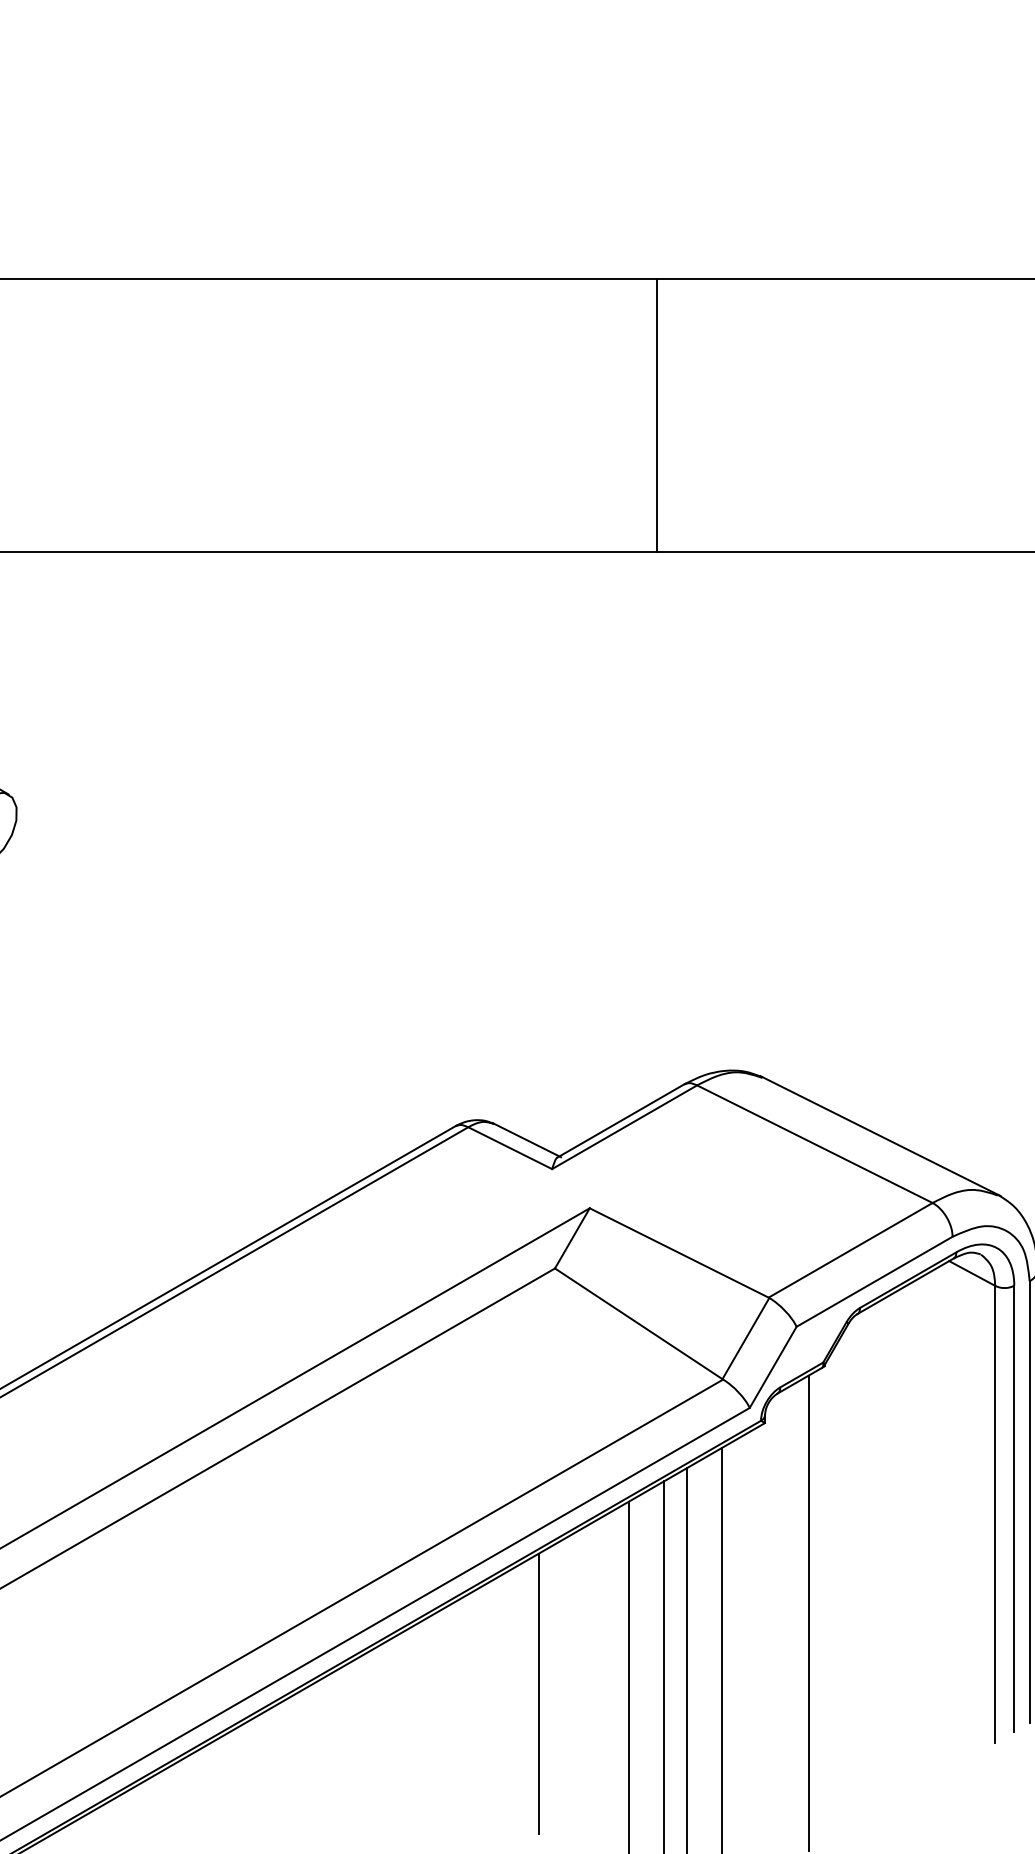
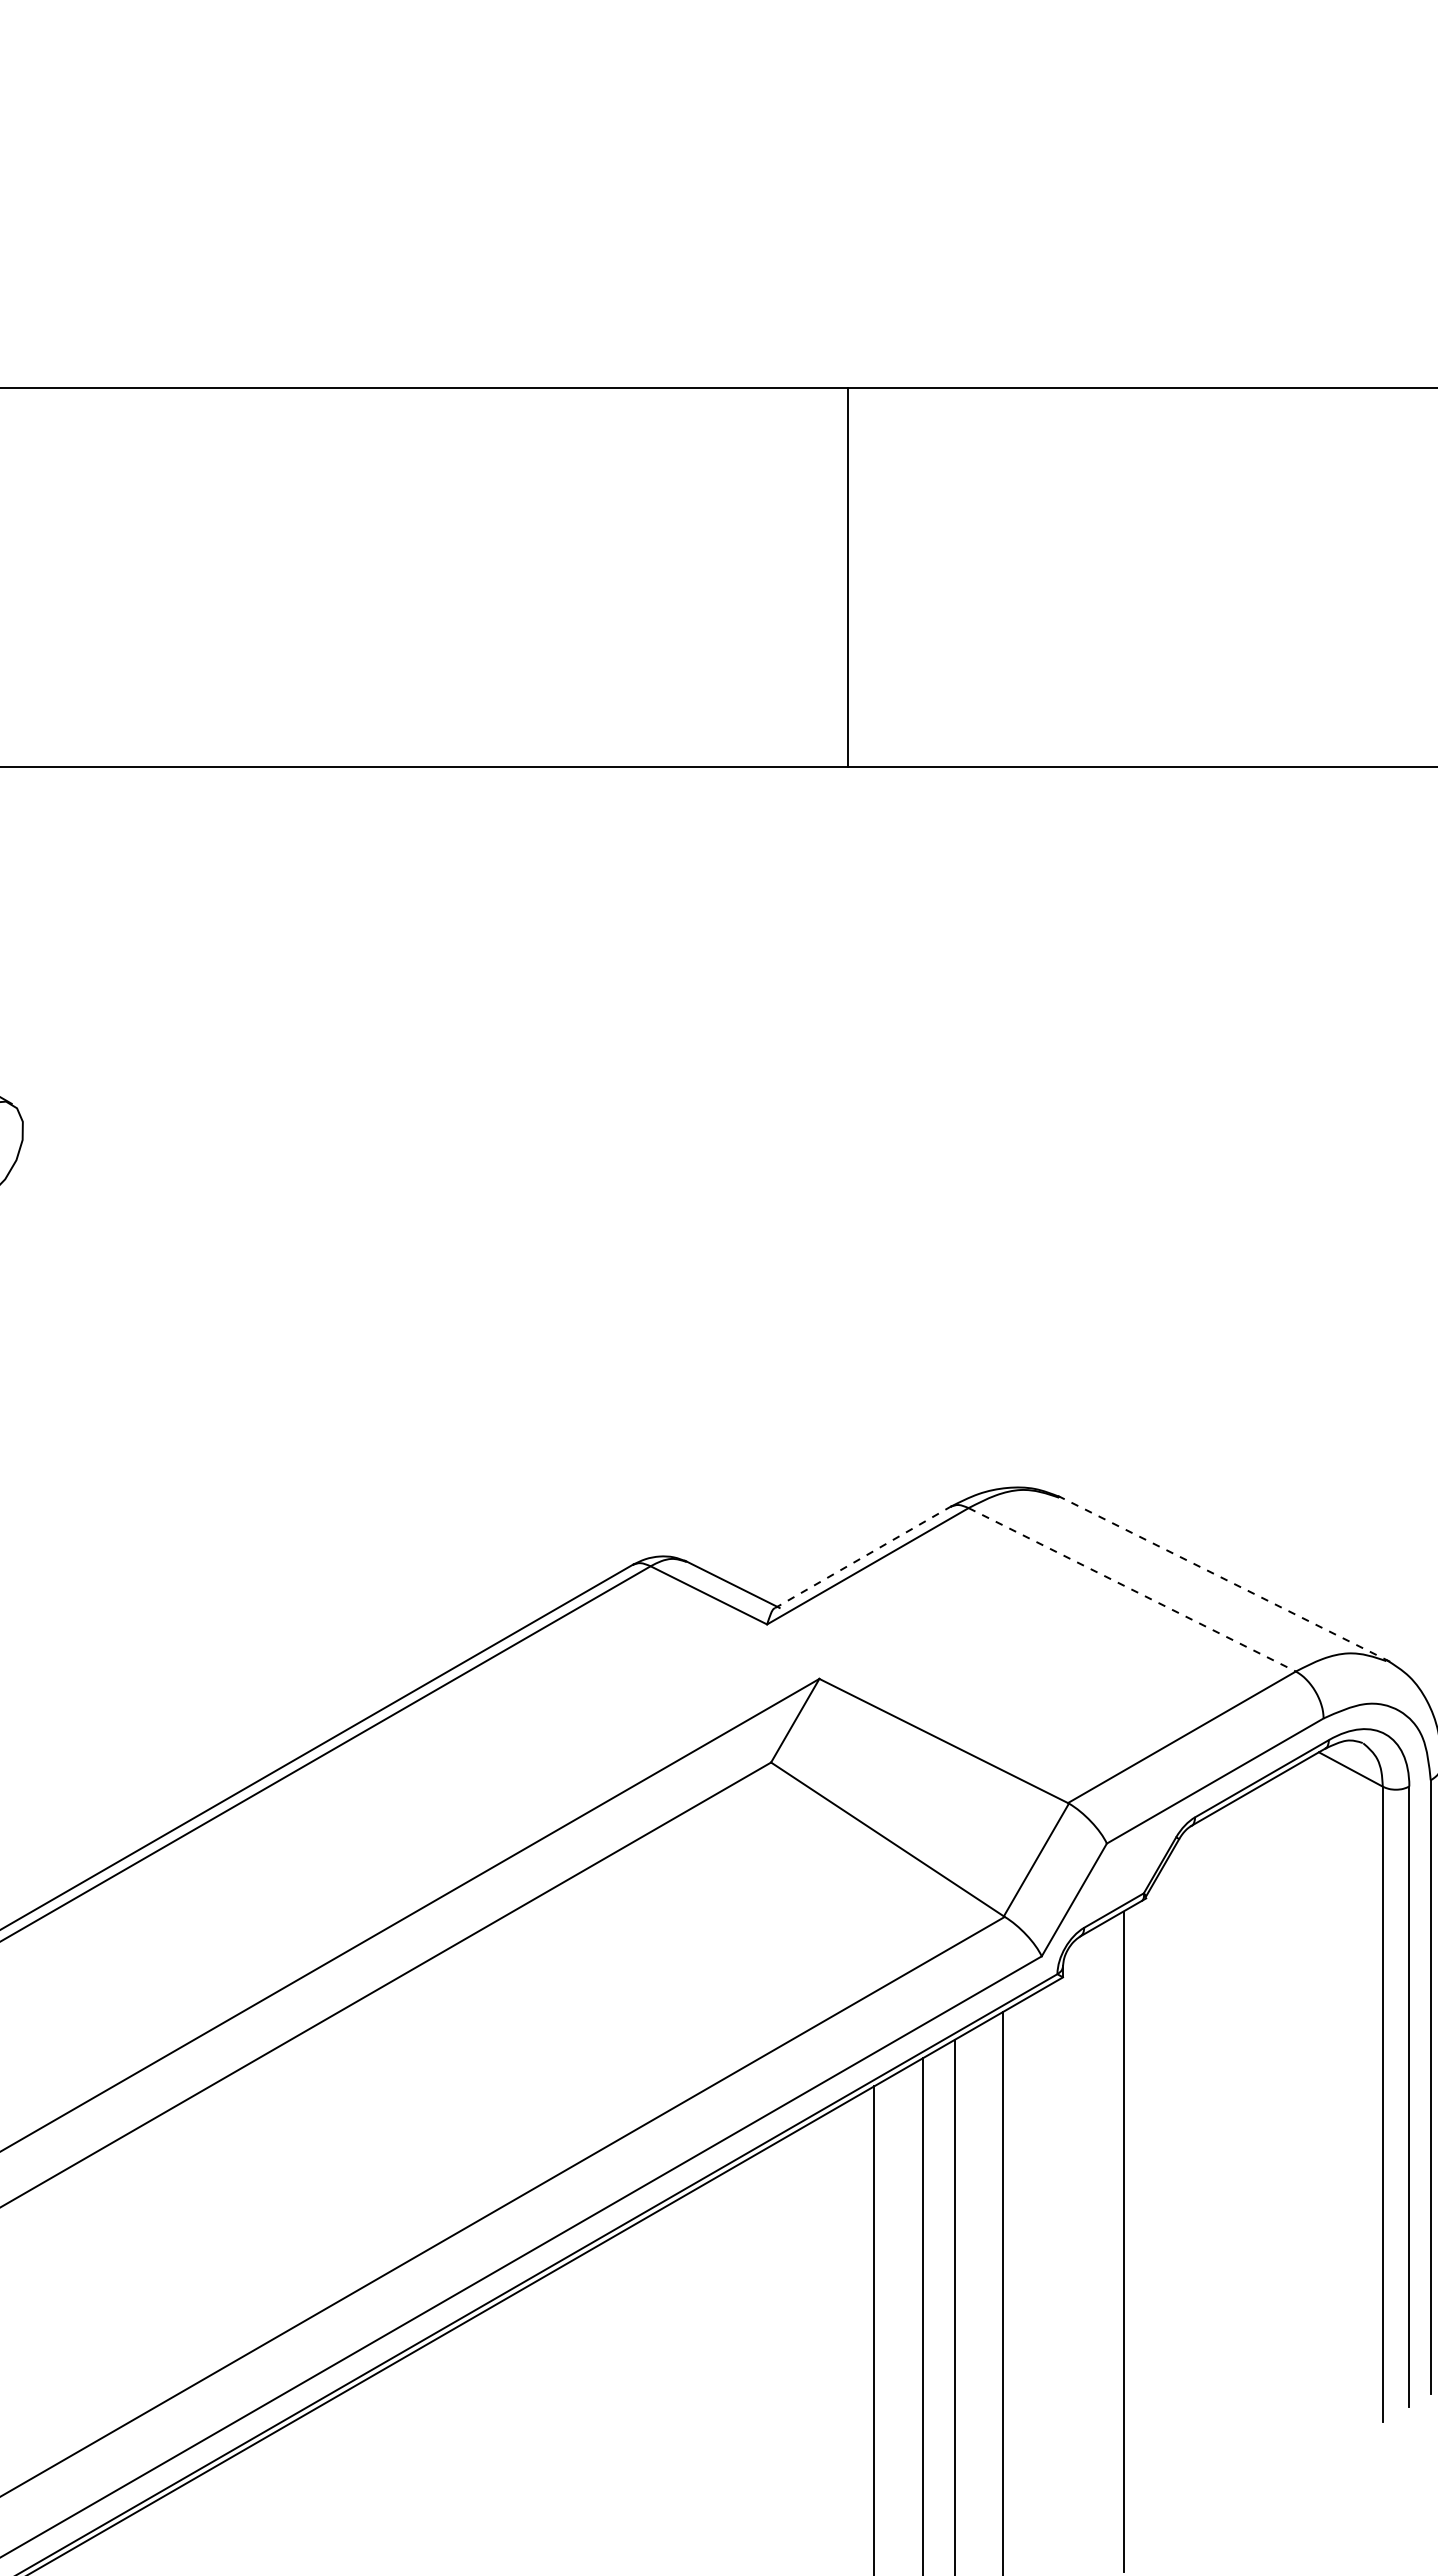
line: (656, 415) -> (847, 577), moved
line: (621, 1120) -> (863, 1557), solid -> dashed
line: (879, 1136) -> (1222, 1578), solid -> dashed
line: (815, 1143) -> (1132, 1589), solid -> dashed
line: (538, 1693) -> (748, 2353), removed

